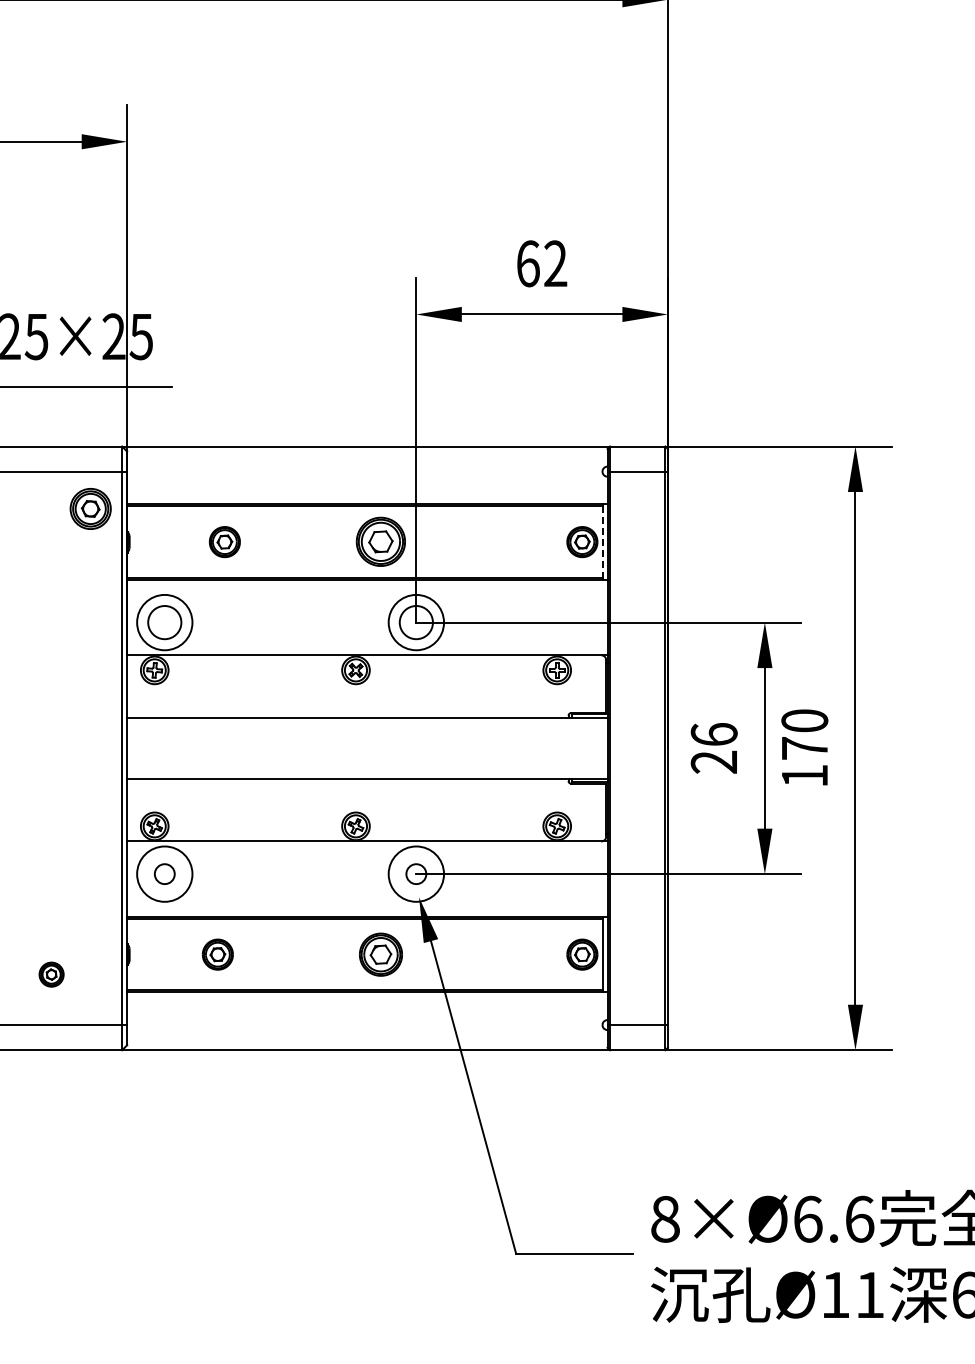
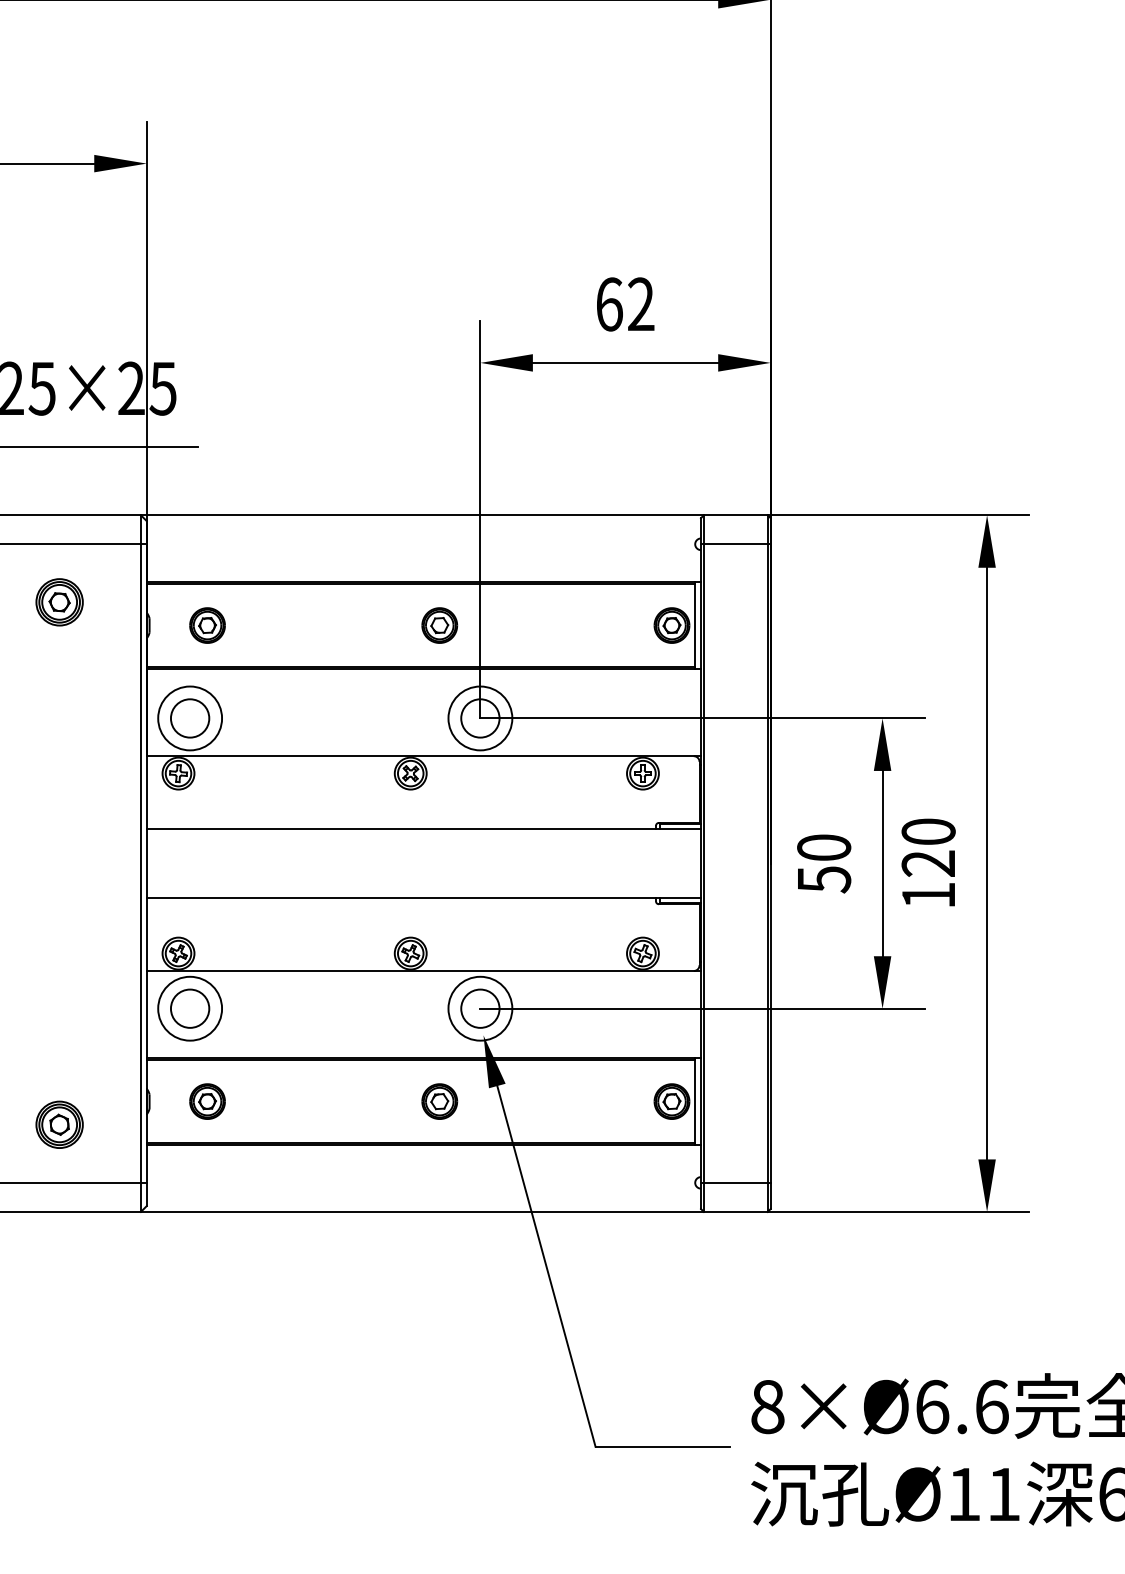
part: (90, 508) -> (59, 601), moved
part: (224, 542) -> (207, 626), moved
part: (381, 542) -> (440, 626), size x0.62
line: (602, 542) -> (695, 626), dashed -> solid
text: (713, 748) -> (823, 863), 26 -> 50
text: (804, 748) -> (928, 863), 170 -> 120
circle: (164, 873) -> (189, 1007), size x1.67
circle: (415, 873) -> (479, 1007), size x1.67
part: (217, 954) -> (207, 1101), moved
part: (381, 954) -> (440, 1101), size x0.71
part: (51, 974) -> (59, 1124), size x1.67

